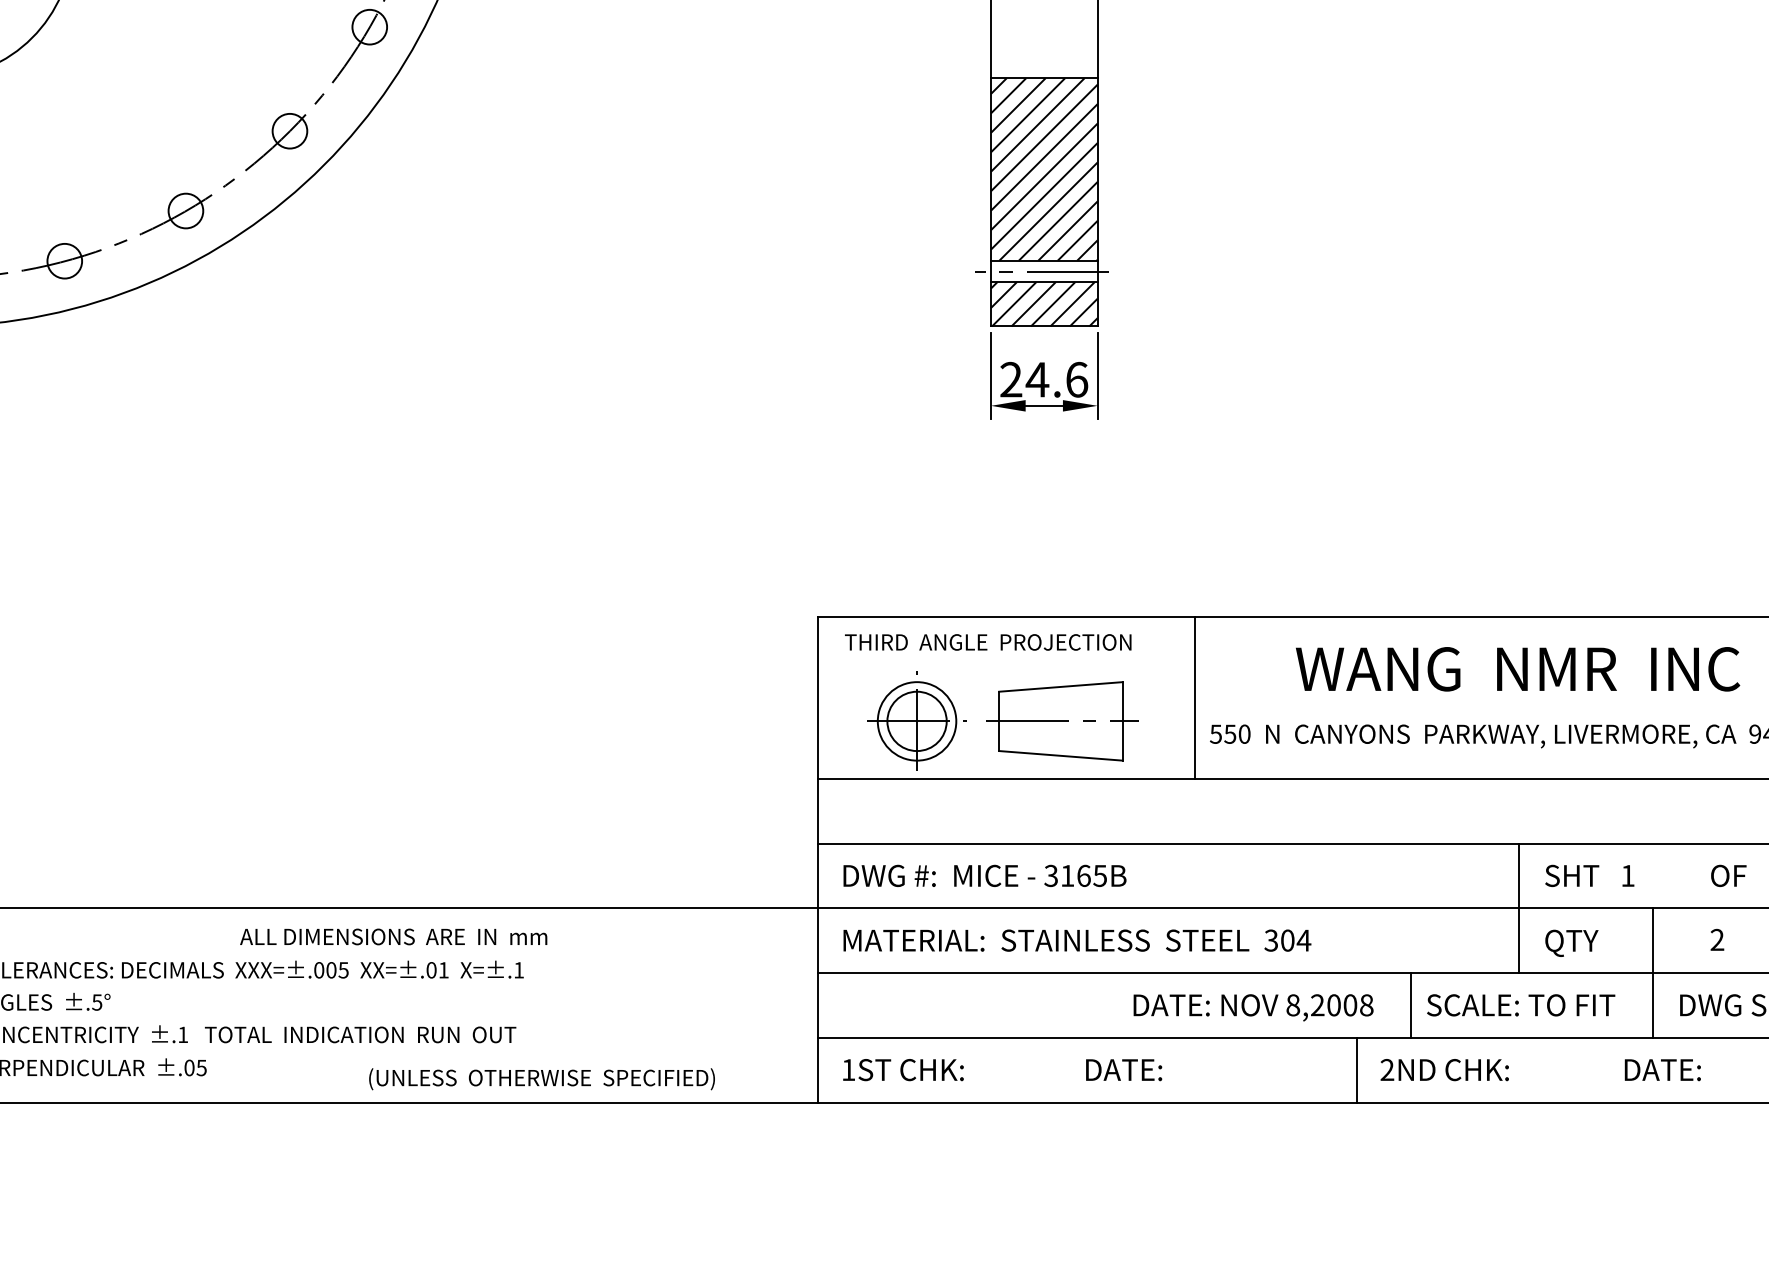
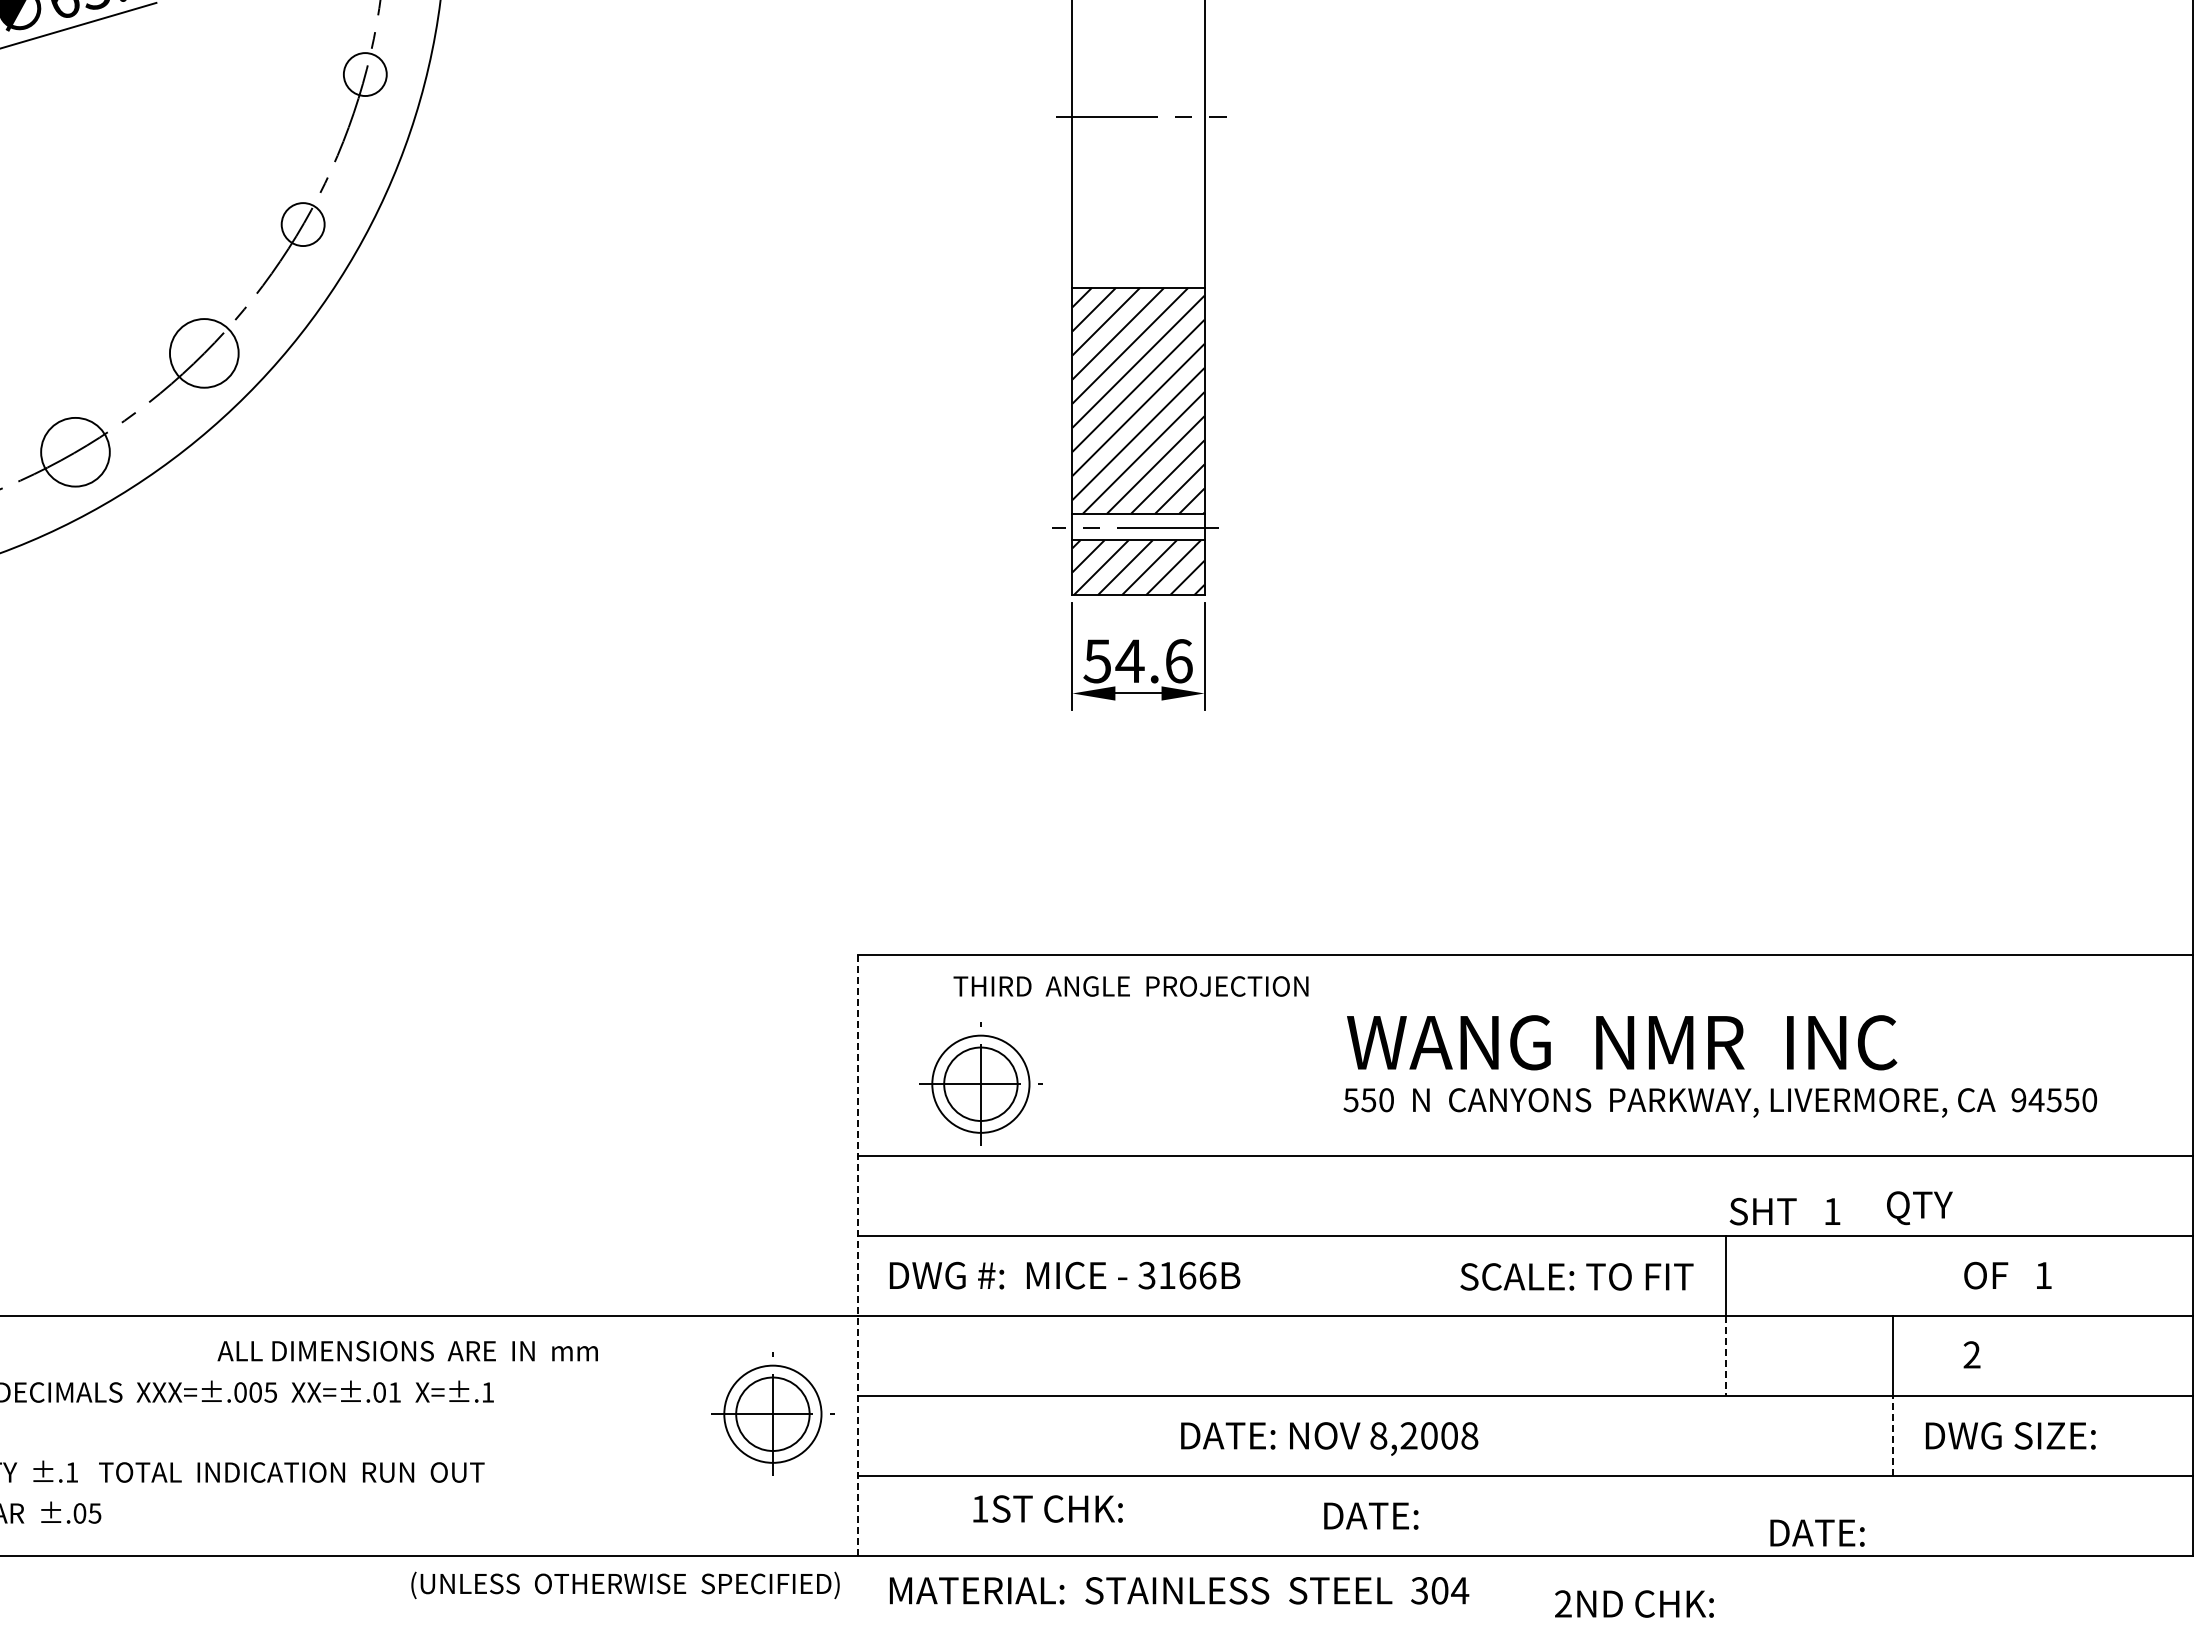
circle: (289, 130) -> (203, 352), size x1.6
circle: (185, 210) -> (75, 451), size x1.6
text: (1011, 380) -> (1097, 661), 24.6 -> 54.6
text: (987, 642) -> (1130, 986), moved
text: (1518, 669) -> (1622, 1042), moved
line: (1195, 698) -> (1325, 1055), removed
part: (1062, 720) -> (1161, 1083), removed
line: (817, 859) -> (857, 1255), solid -> dashed
text: (1100, 875) -> (1207, 1275), 3165B -> 3166B
text: (1589, 875) -> (1784, 1211), moved
text: (393, 937) -> (407, 1351), moved
text: (1077, 940) -> (1179, 1590), moved
line: (1518, 941) -> (1725, 1356), solid -> dashed
text: (1571, 943) -> (1919, 1208), moved
part: (748, 987) -> (772, 1413), added
line: (1410, 1005) -> (1592, 1435), removed
text: (1520, 1005) -> (1576, 1276), moved
line: (1653, 1005) -> (1892, 1435), solid -> dashed
text: (1253, 1007) -> (1329, 1438), moved
text: (902, 1069) -> (1047, 1508), moved
text: (1124, 1069) -> (1371, 1515), moved
text: (1444, 1069) -> (1634, 1603), moved
text: (1662, 1069) -> (1817, 1532), moved
line: (1356, 1070) -> (1525, 1516), removed
text: (542, 1079) -> (625, 1585), moved

